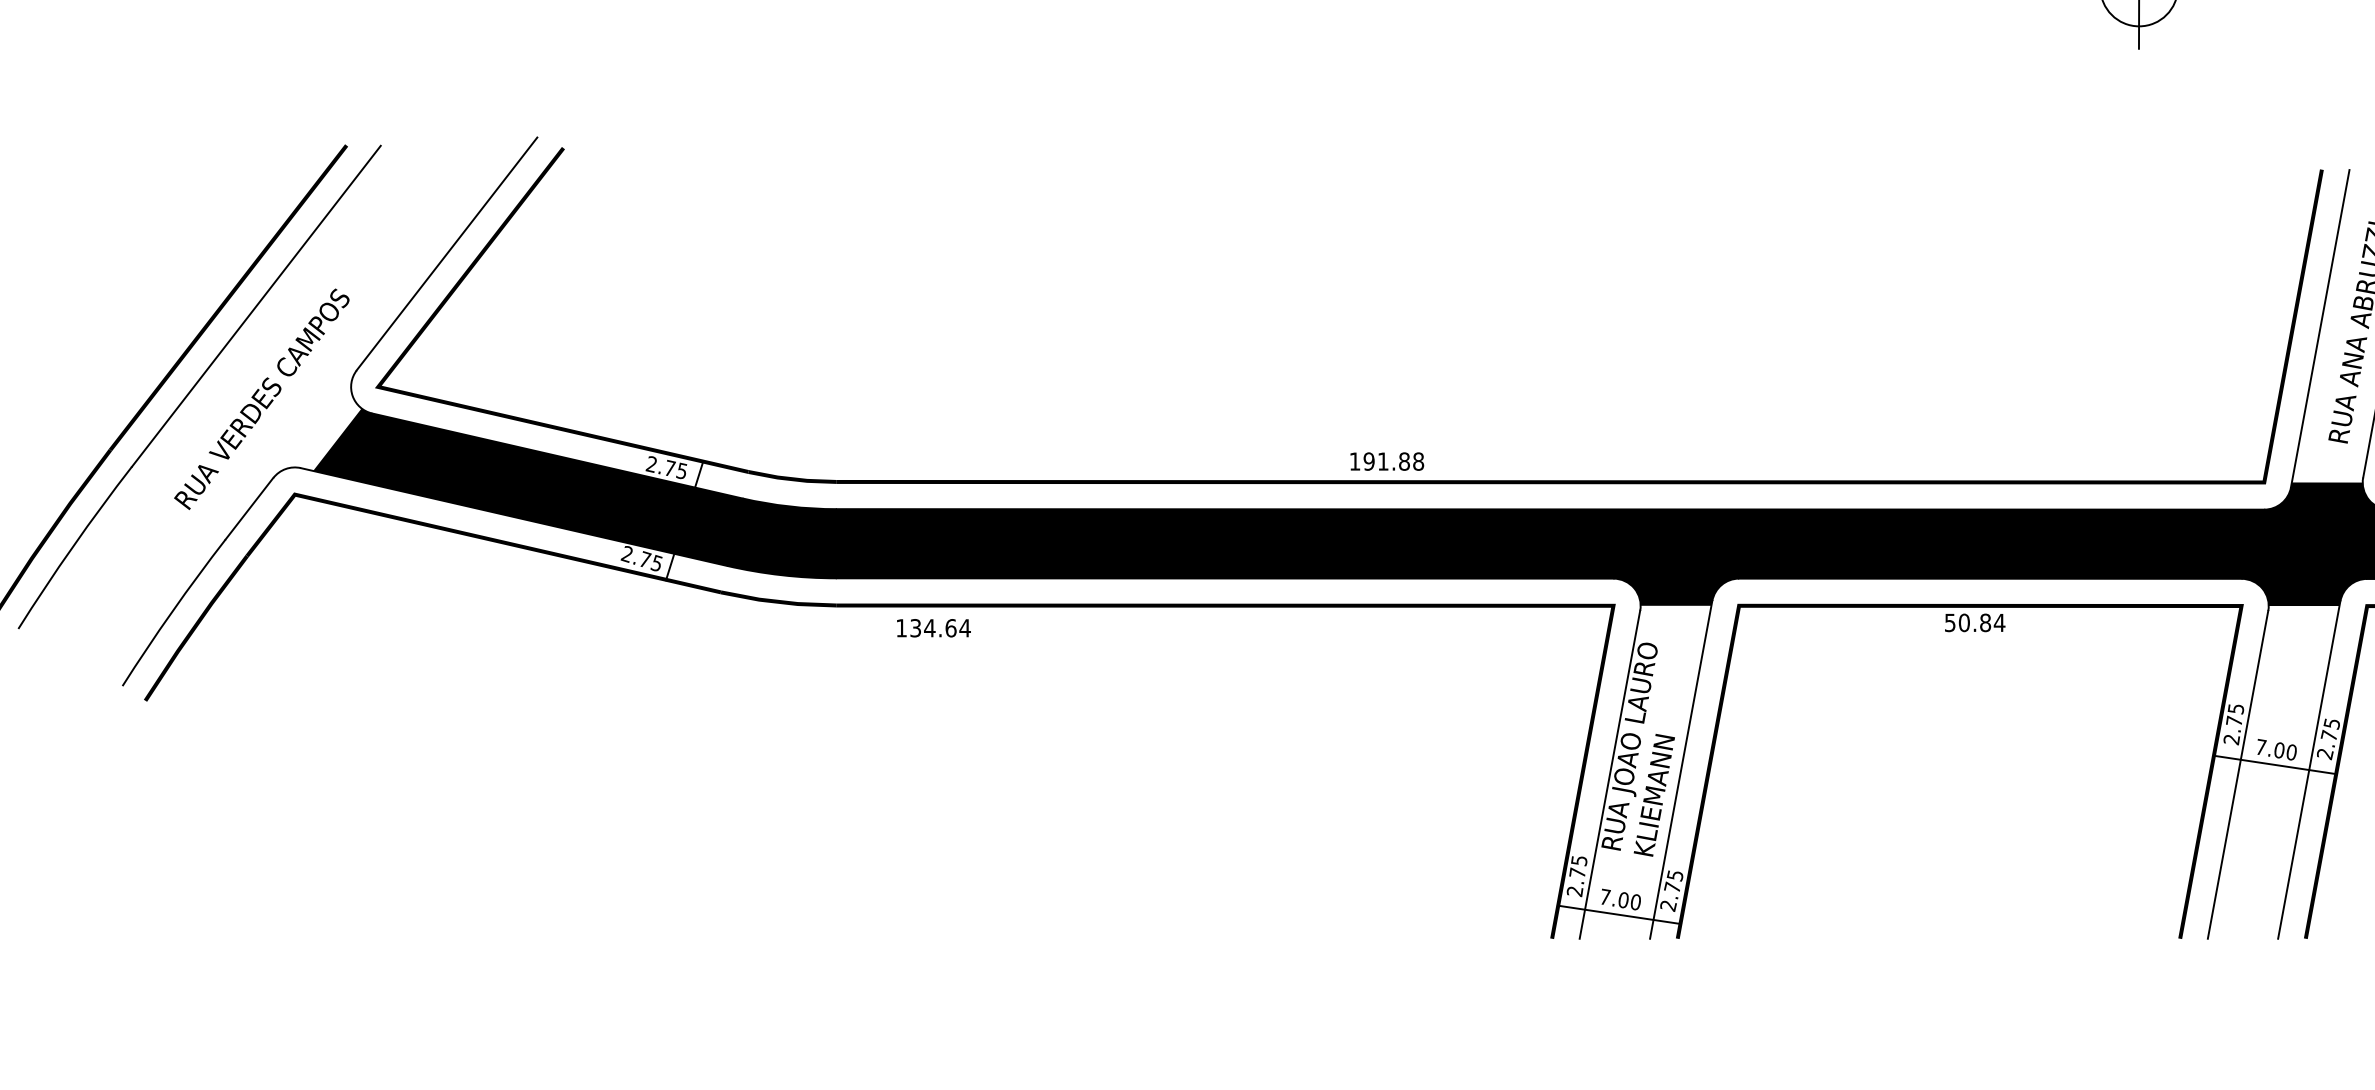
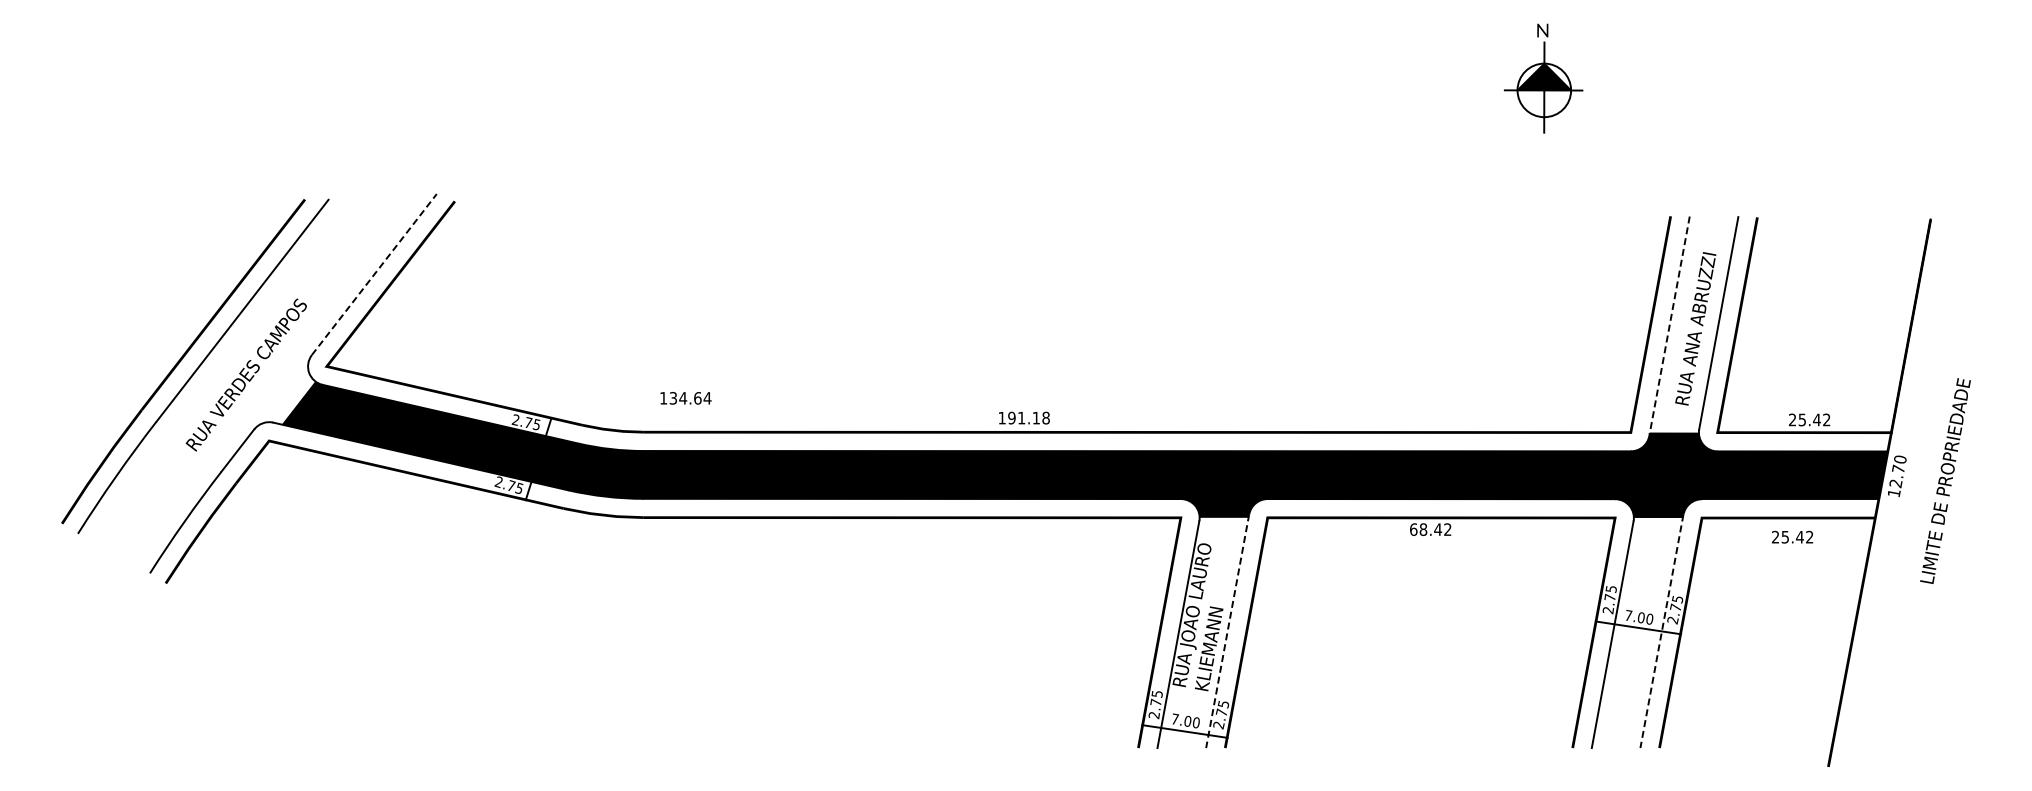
line: (447, 253) -> (374, 274), solid -> dashed
line: (2320, 329) -> (1669, 326), solid -> dashed
text: (1404, 460) -> (1036, 417), 191.88 -> 191.18
text: (1974, 622) -> (1430, 529), 50.84 -> 68.42
text: (933, 628) -> (685, 398), moved
line: (1680, 770) -> (1227, 631), solid -> dashed
line: (2308, 770) -> (1661, 631), solid -> dashed

